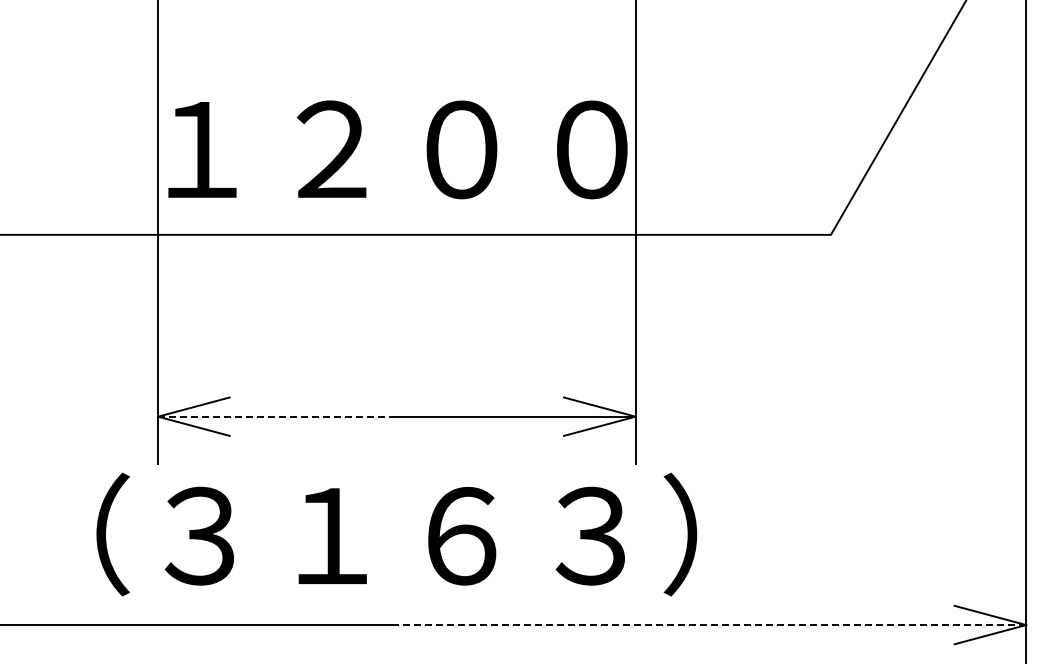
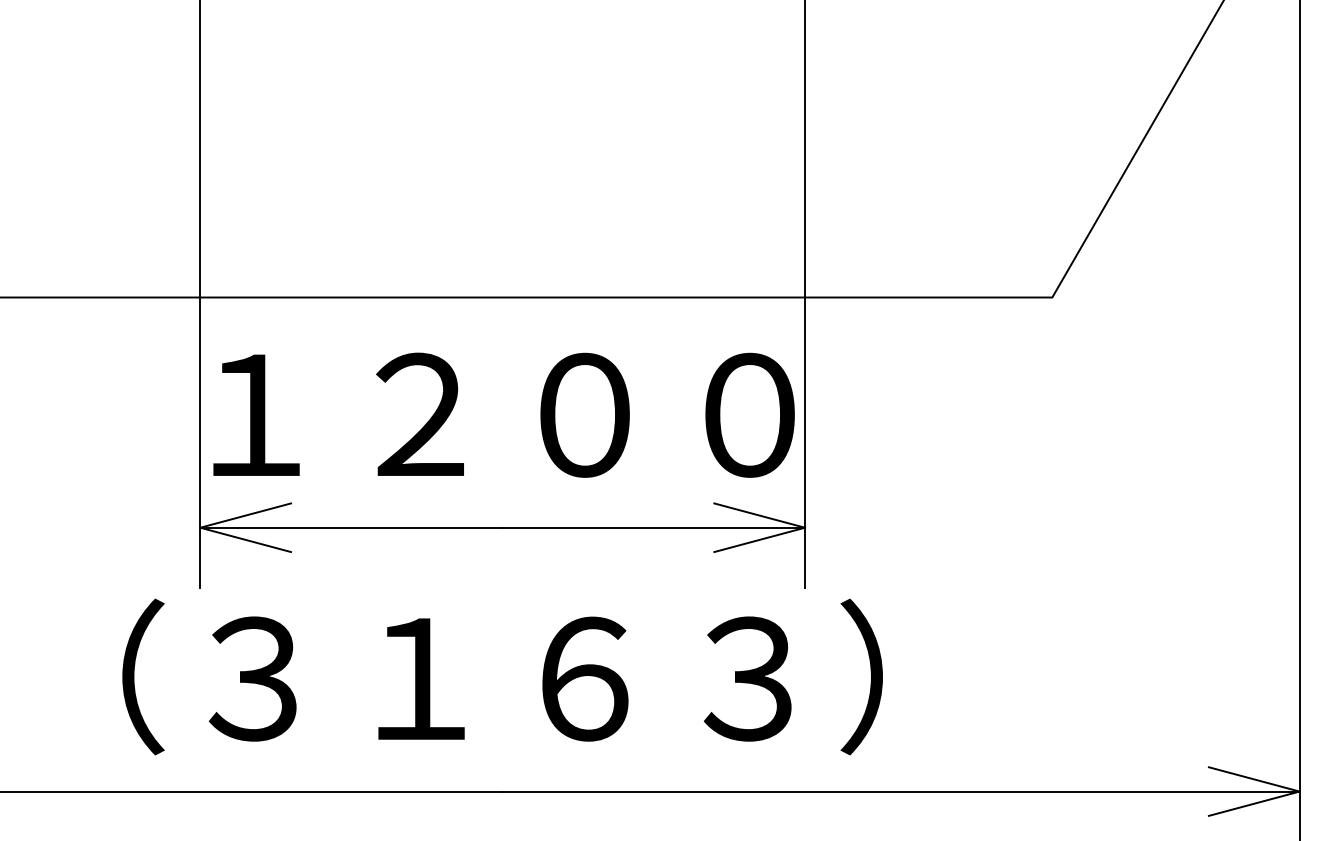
text: (397, 149) -> (503, 414), moved
line: (277, 416) -> (351, 527), dashed -> solid
line: (711, 625) -> (901, 792), dashed -> solid

